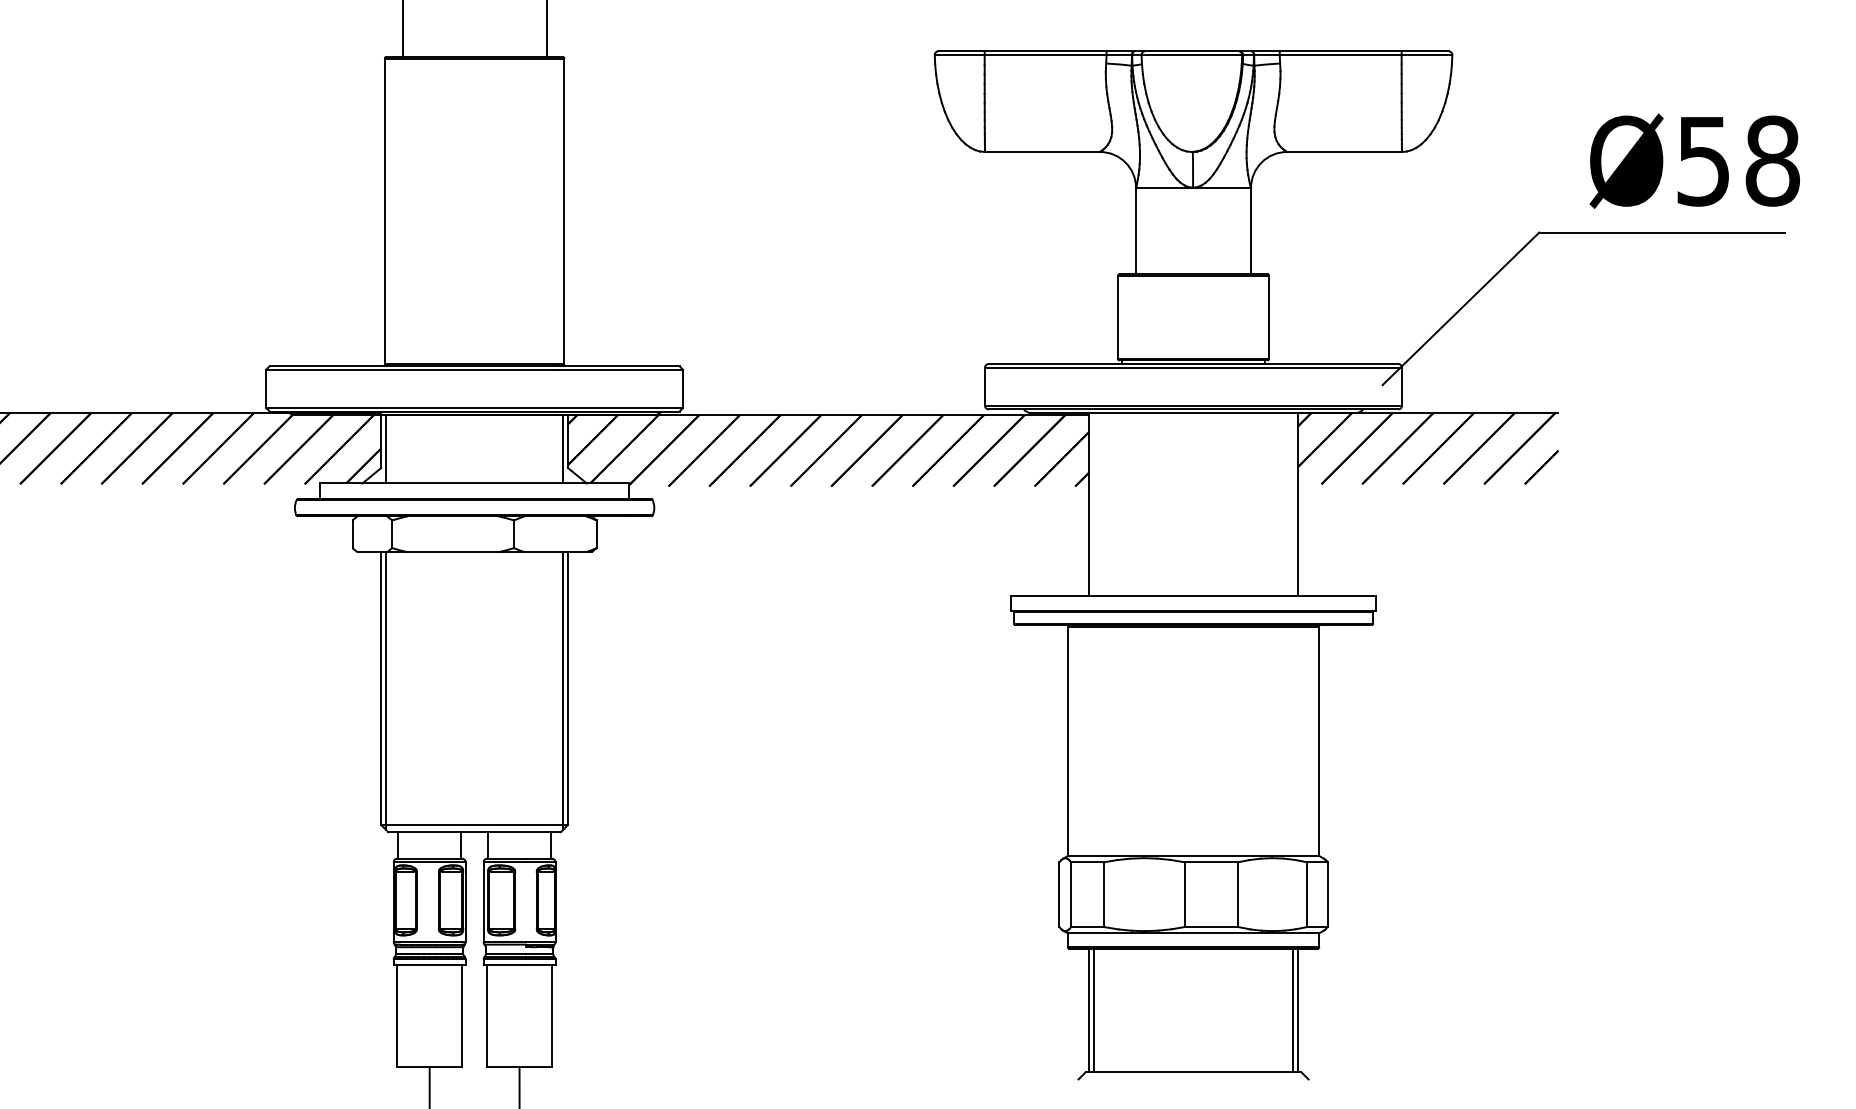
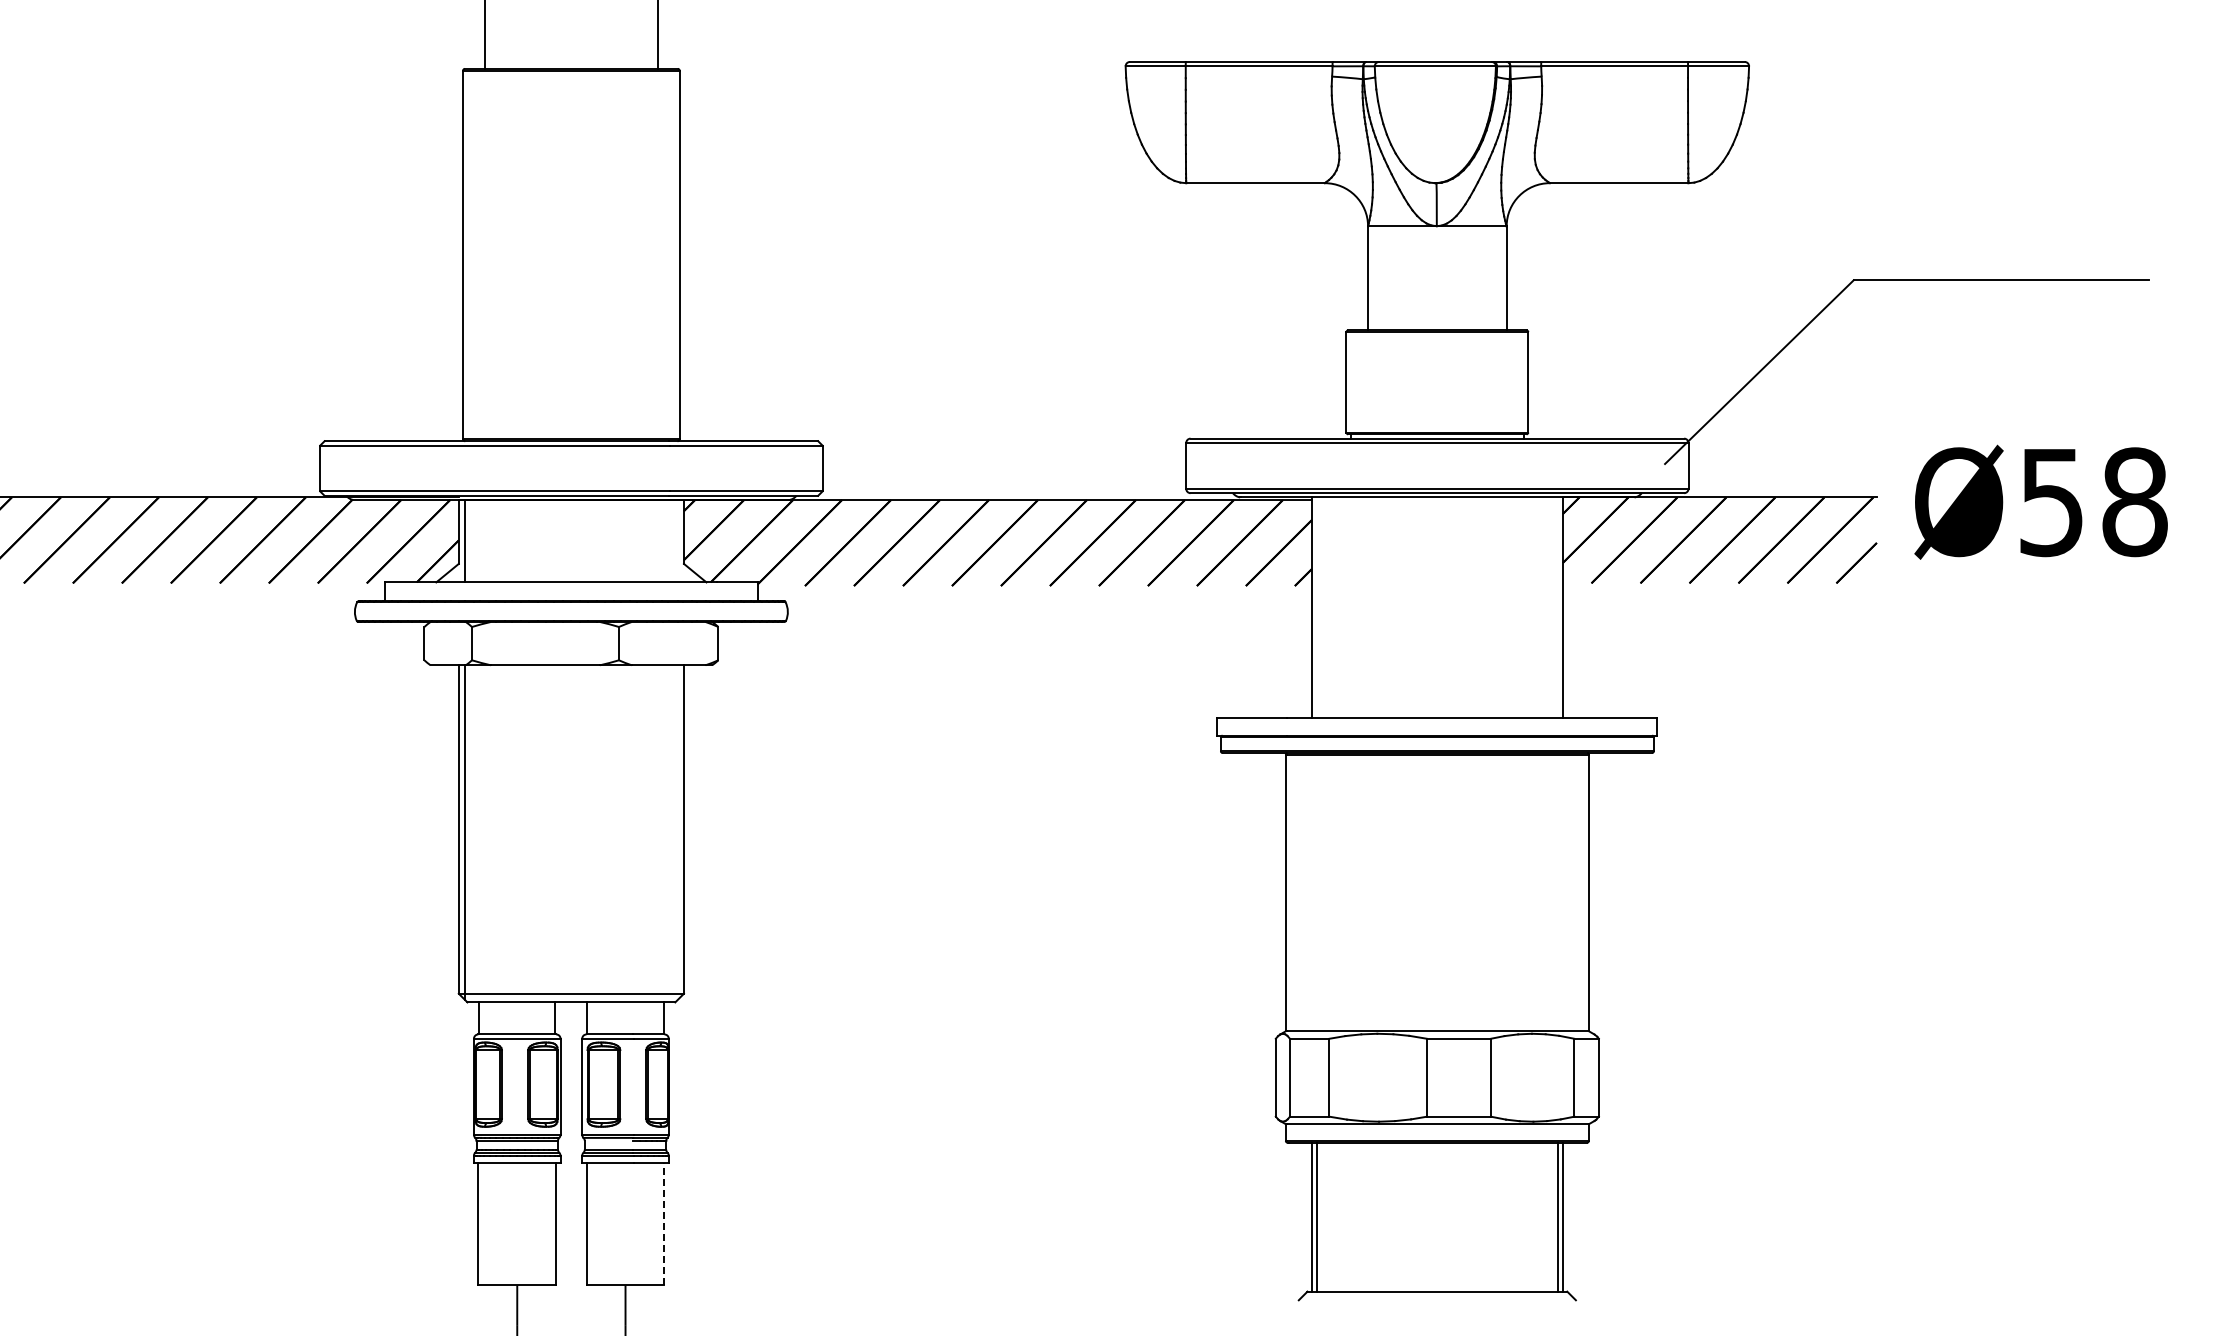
text: (1694, 160) -> (2040, 501), moved
line: (563, 449) -> (678, 541), removed
line: (563, 691) -> (678, 832), removed
line: (551, 1015) -> (664, 1223), solid -> dashed

